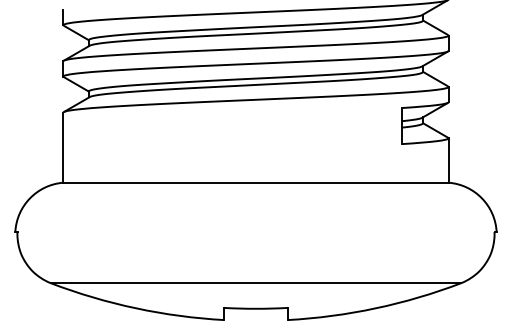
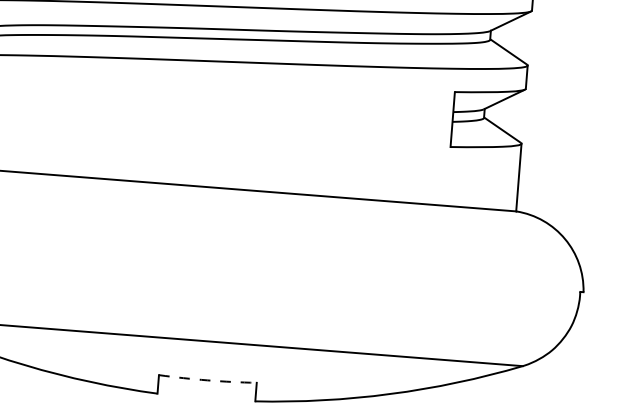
arc: (255, 308) -> (207, 379), solid -> dashed

